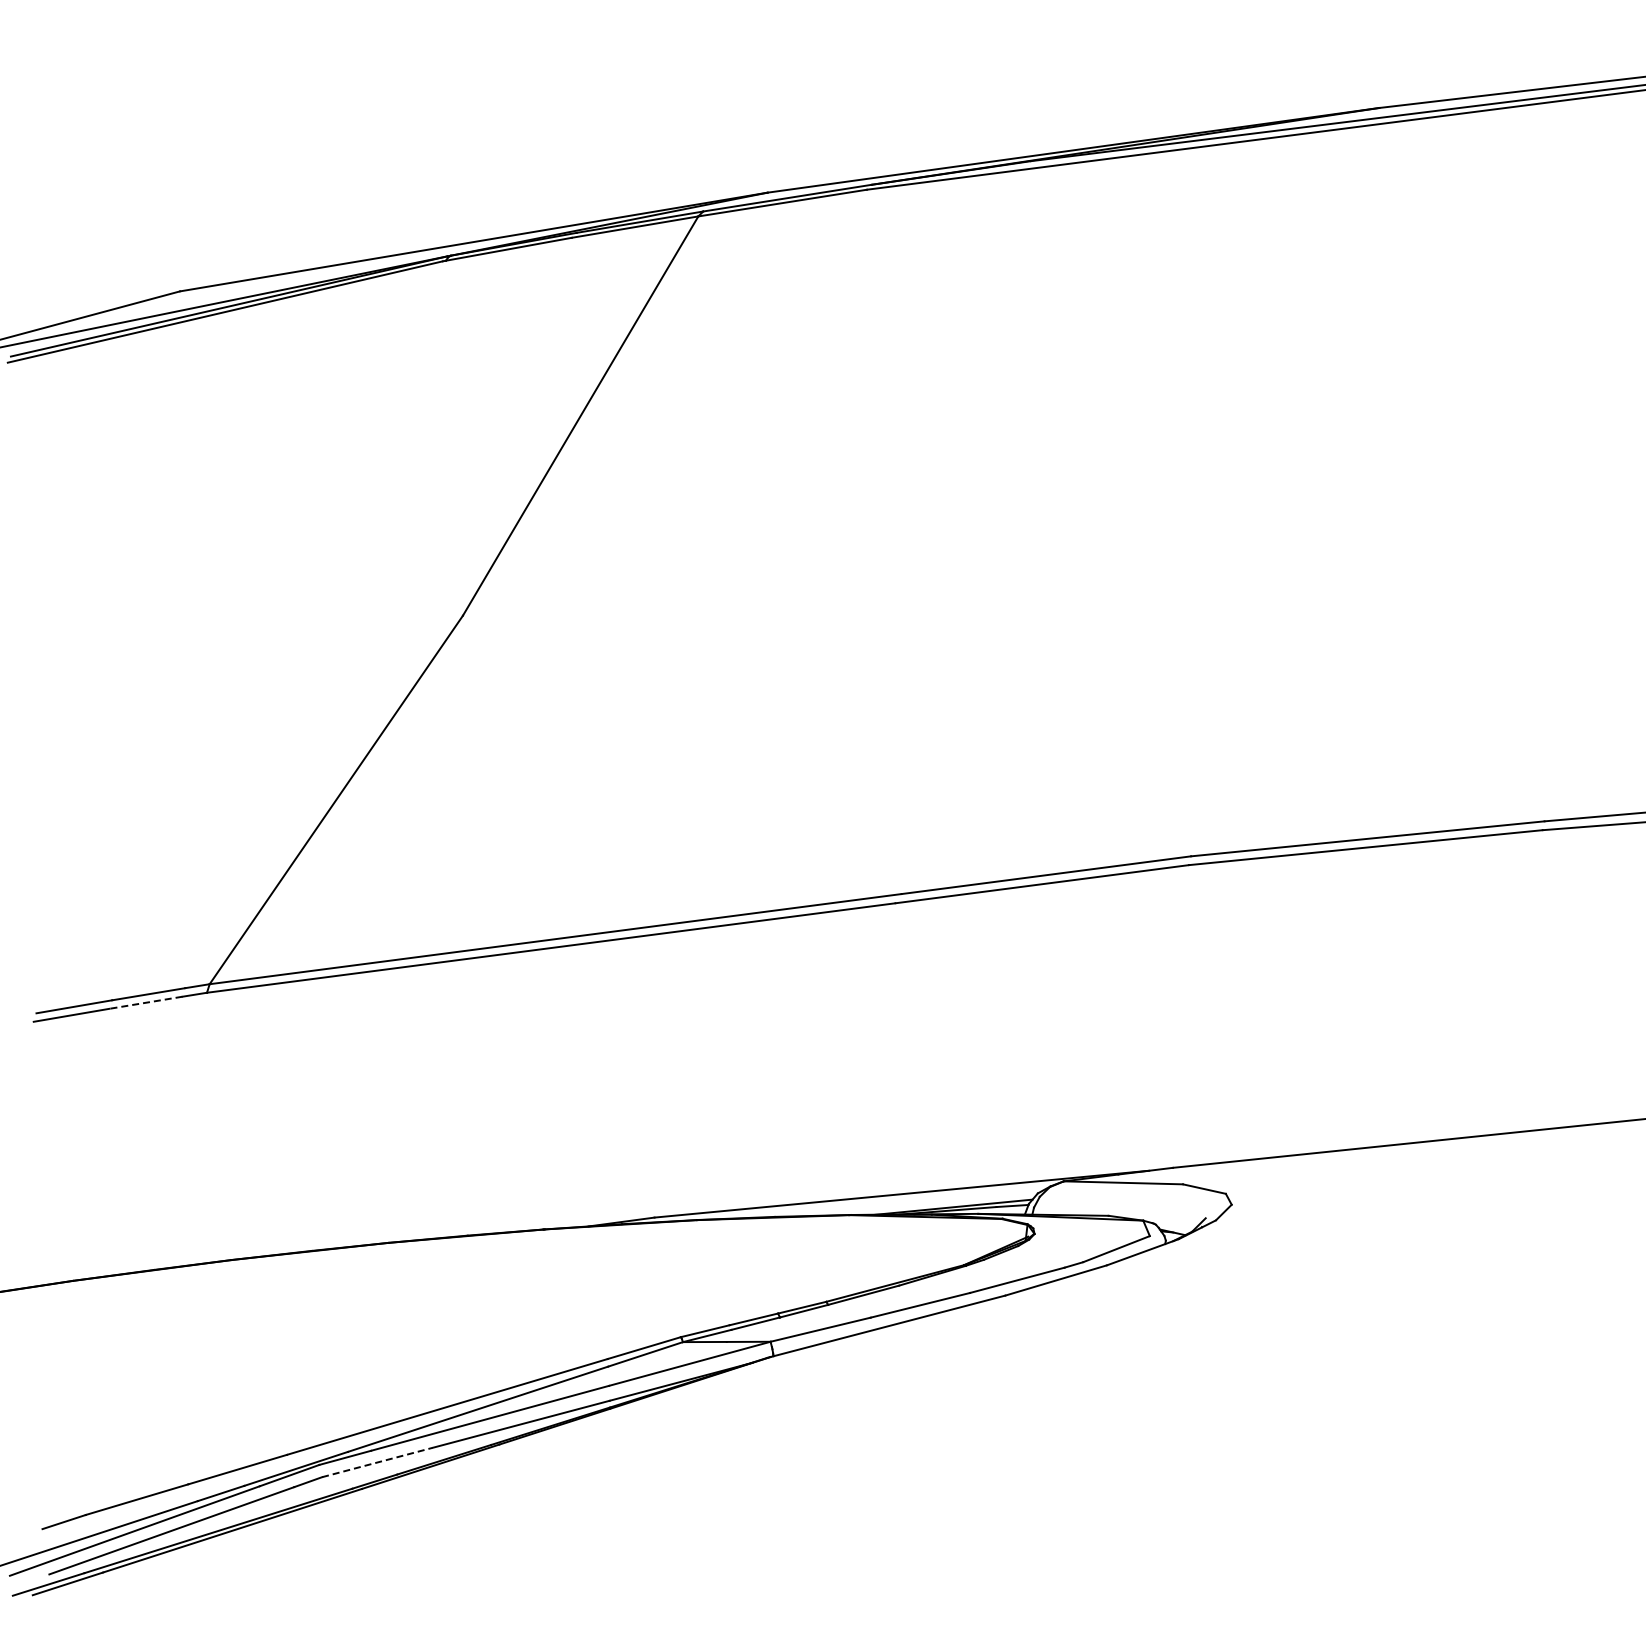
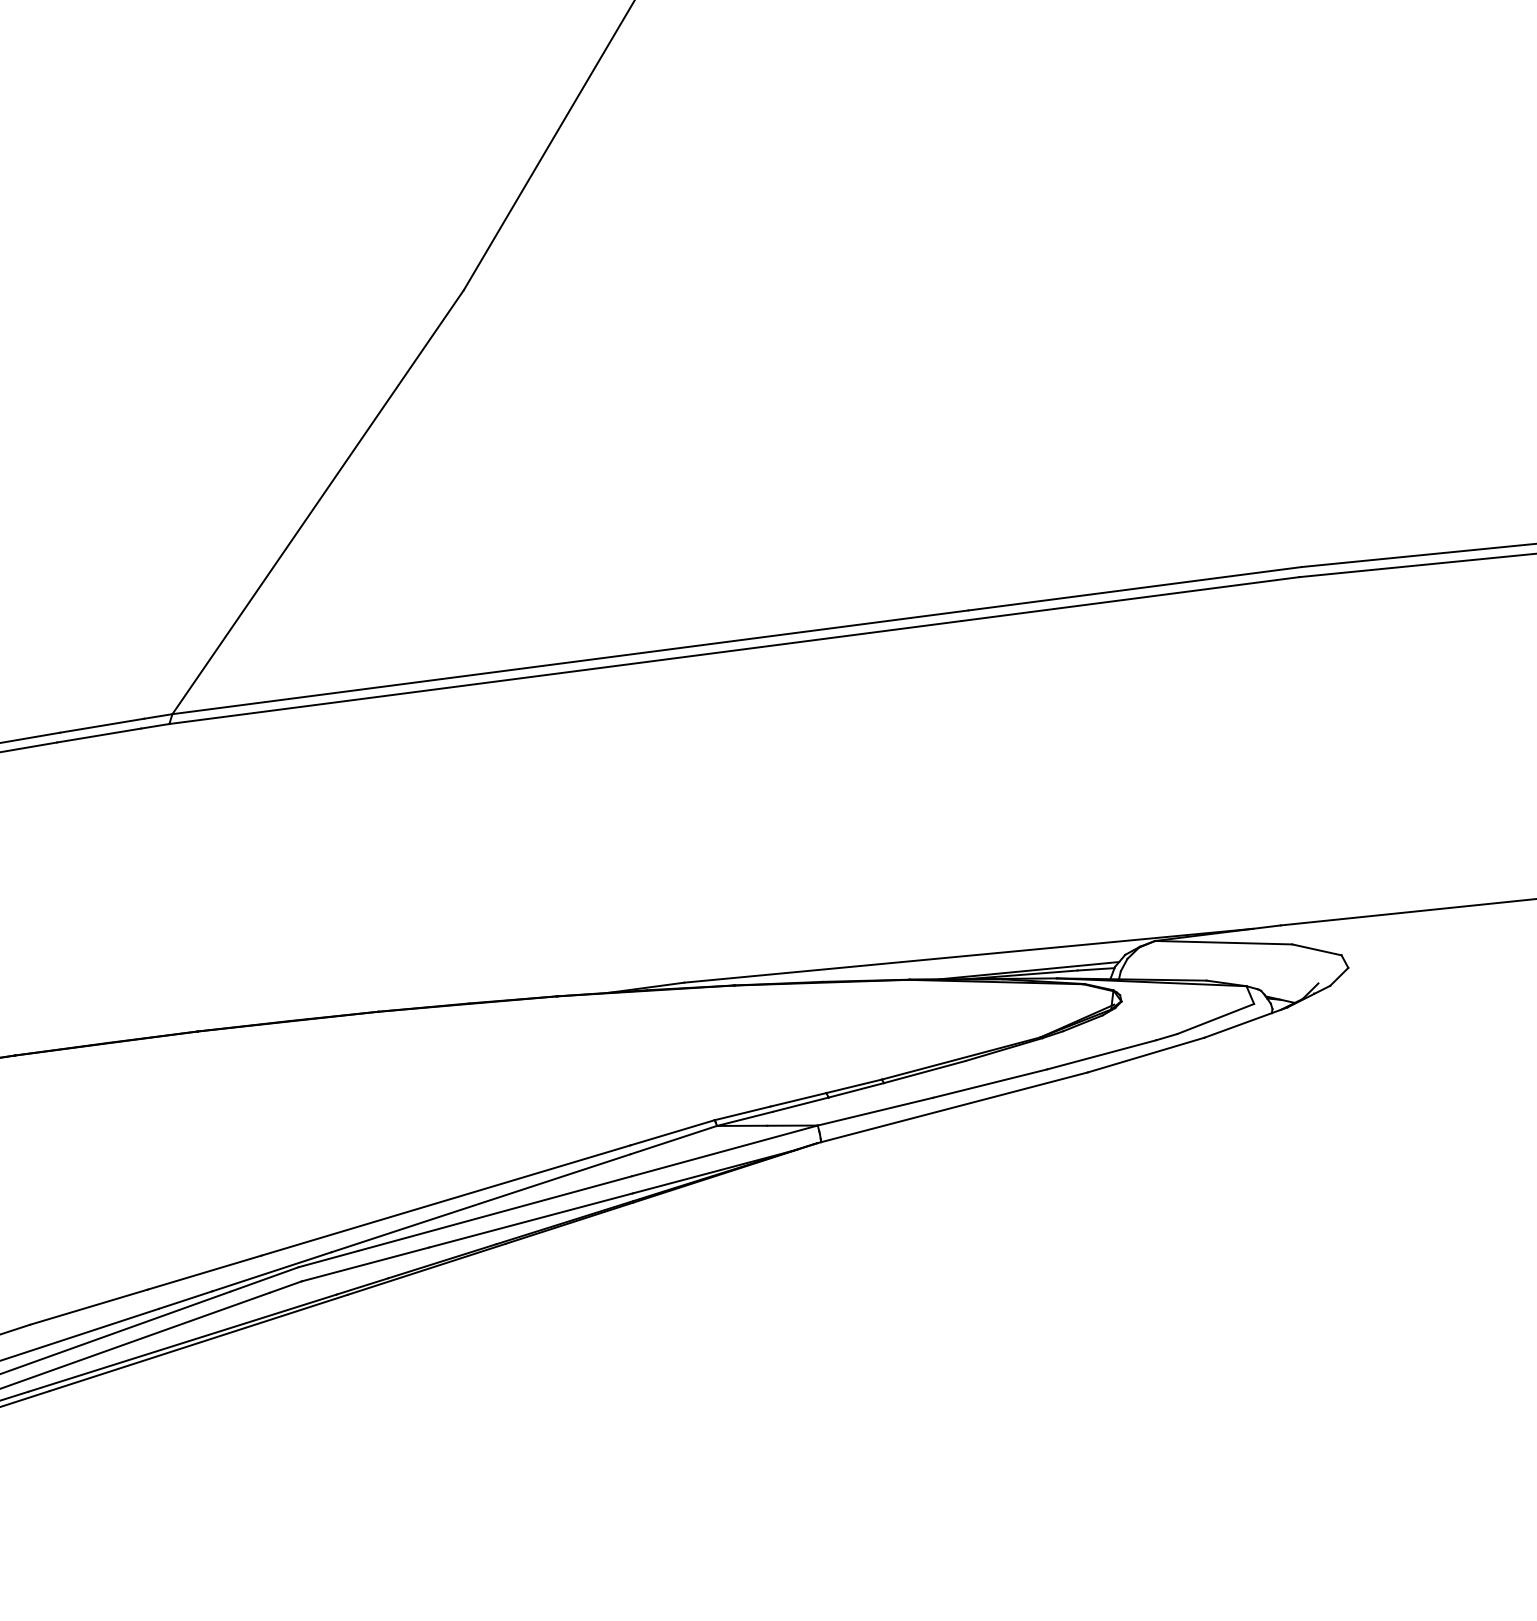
line: (145, 1002) -> (98, 735), dashed -> solid
line: (377, 1462) -> (365, 1264), dashed -> solid

